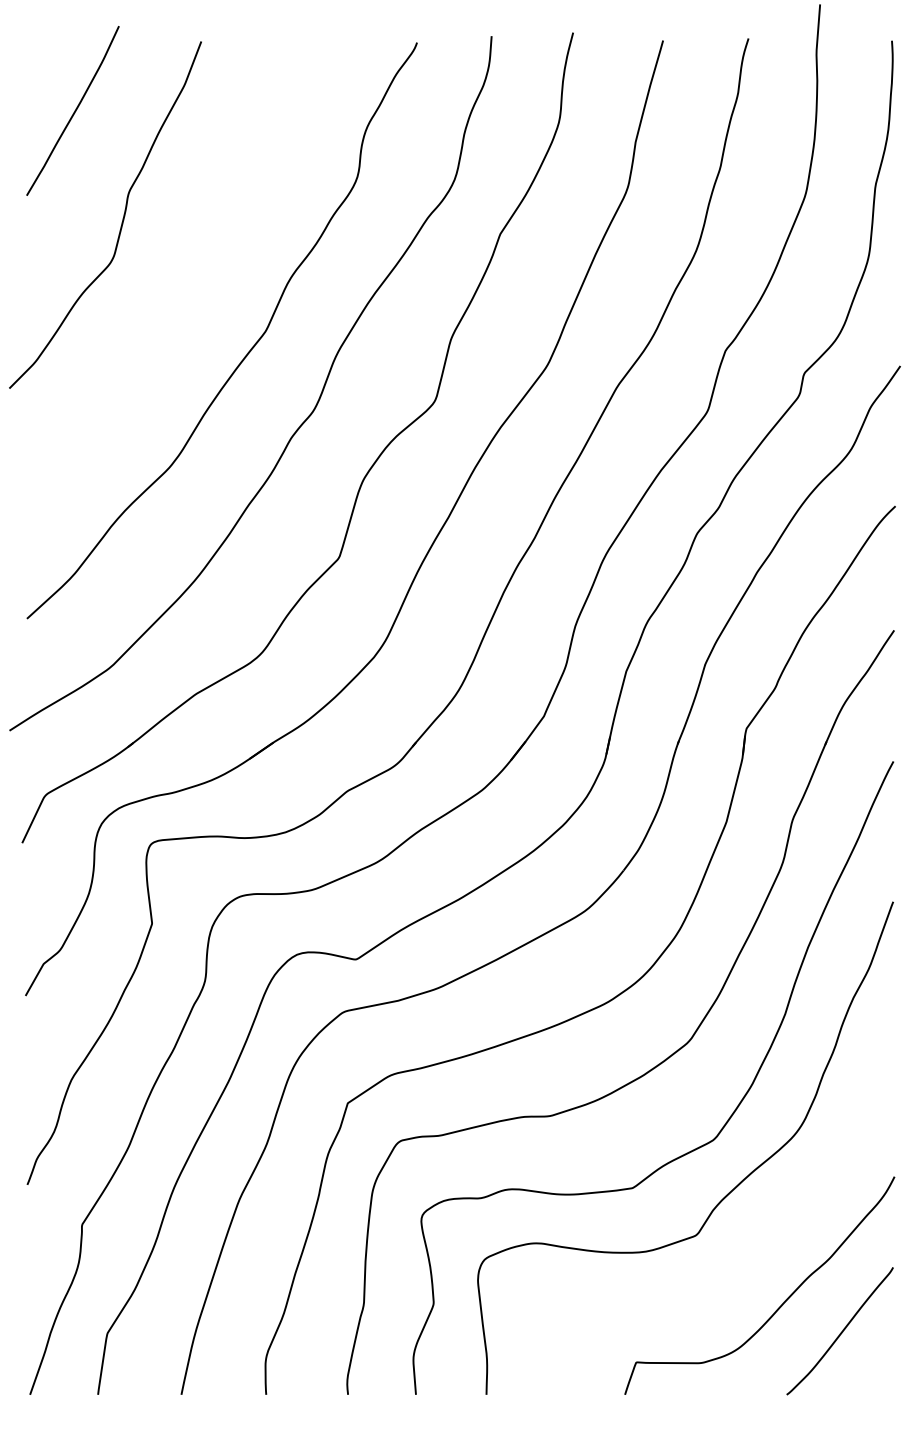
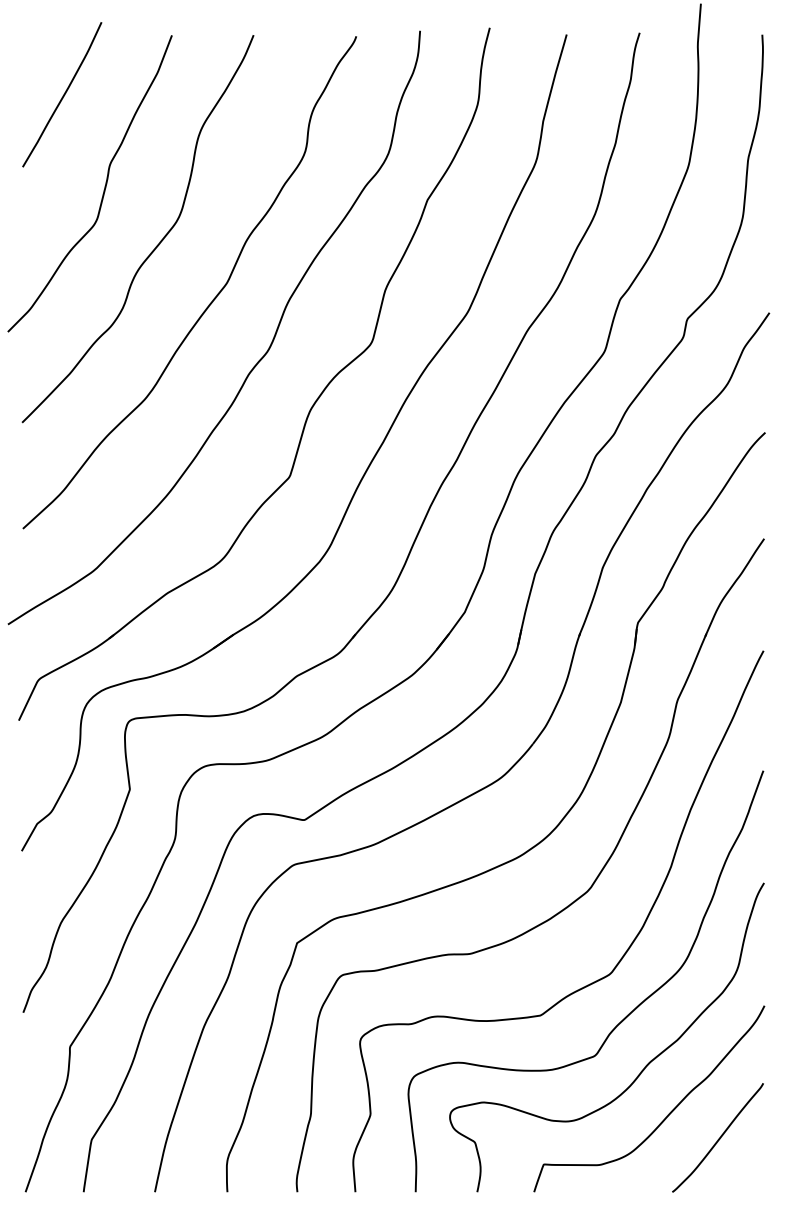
curve: (182, 288) -> (155, 246), added
curve: (751, 1251) -> (642, 1069), added

